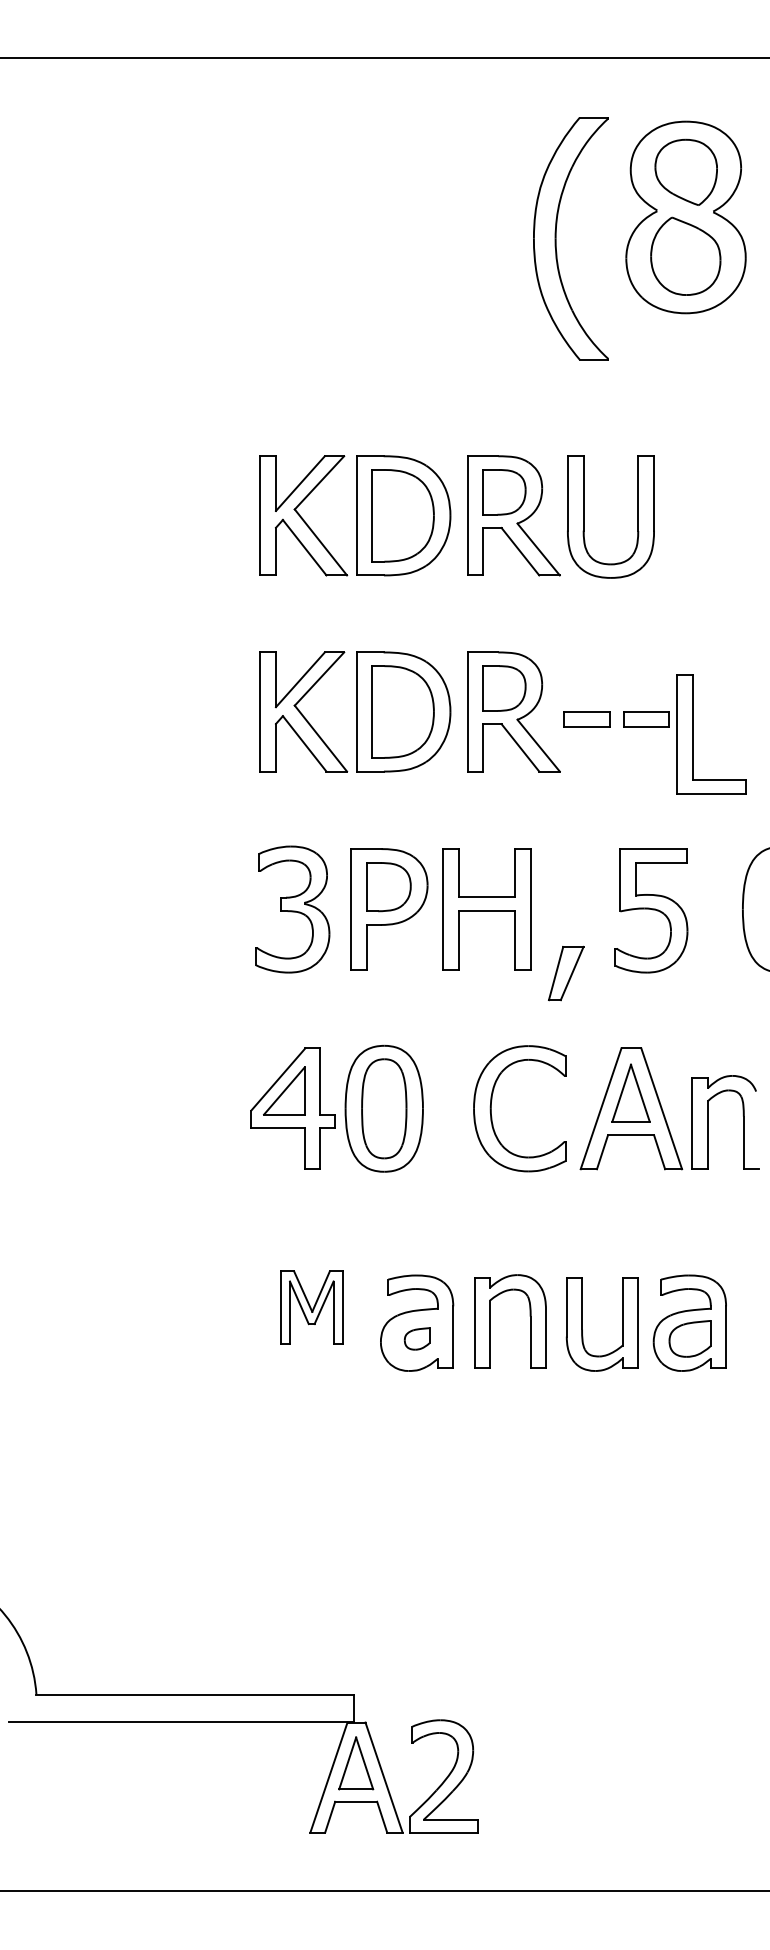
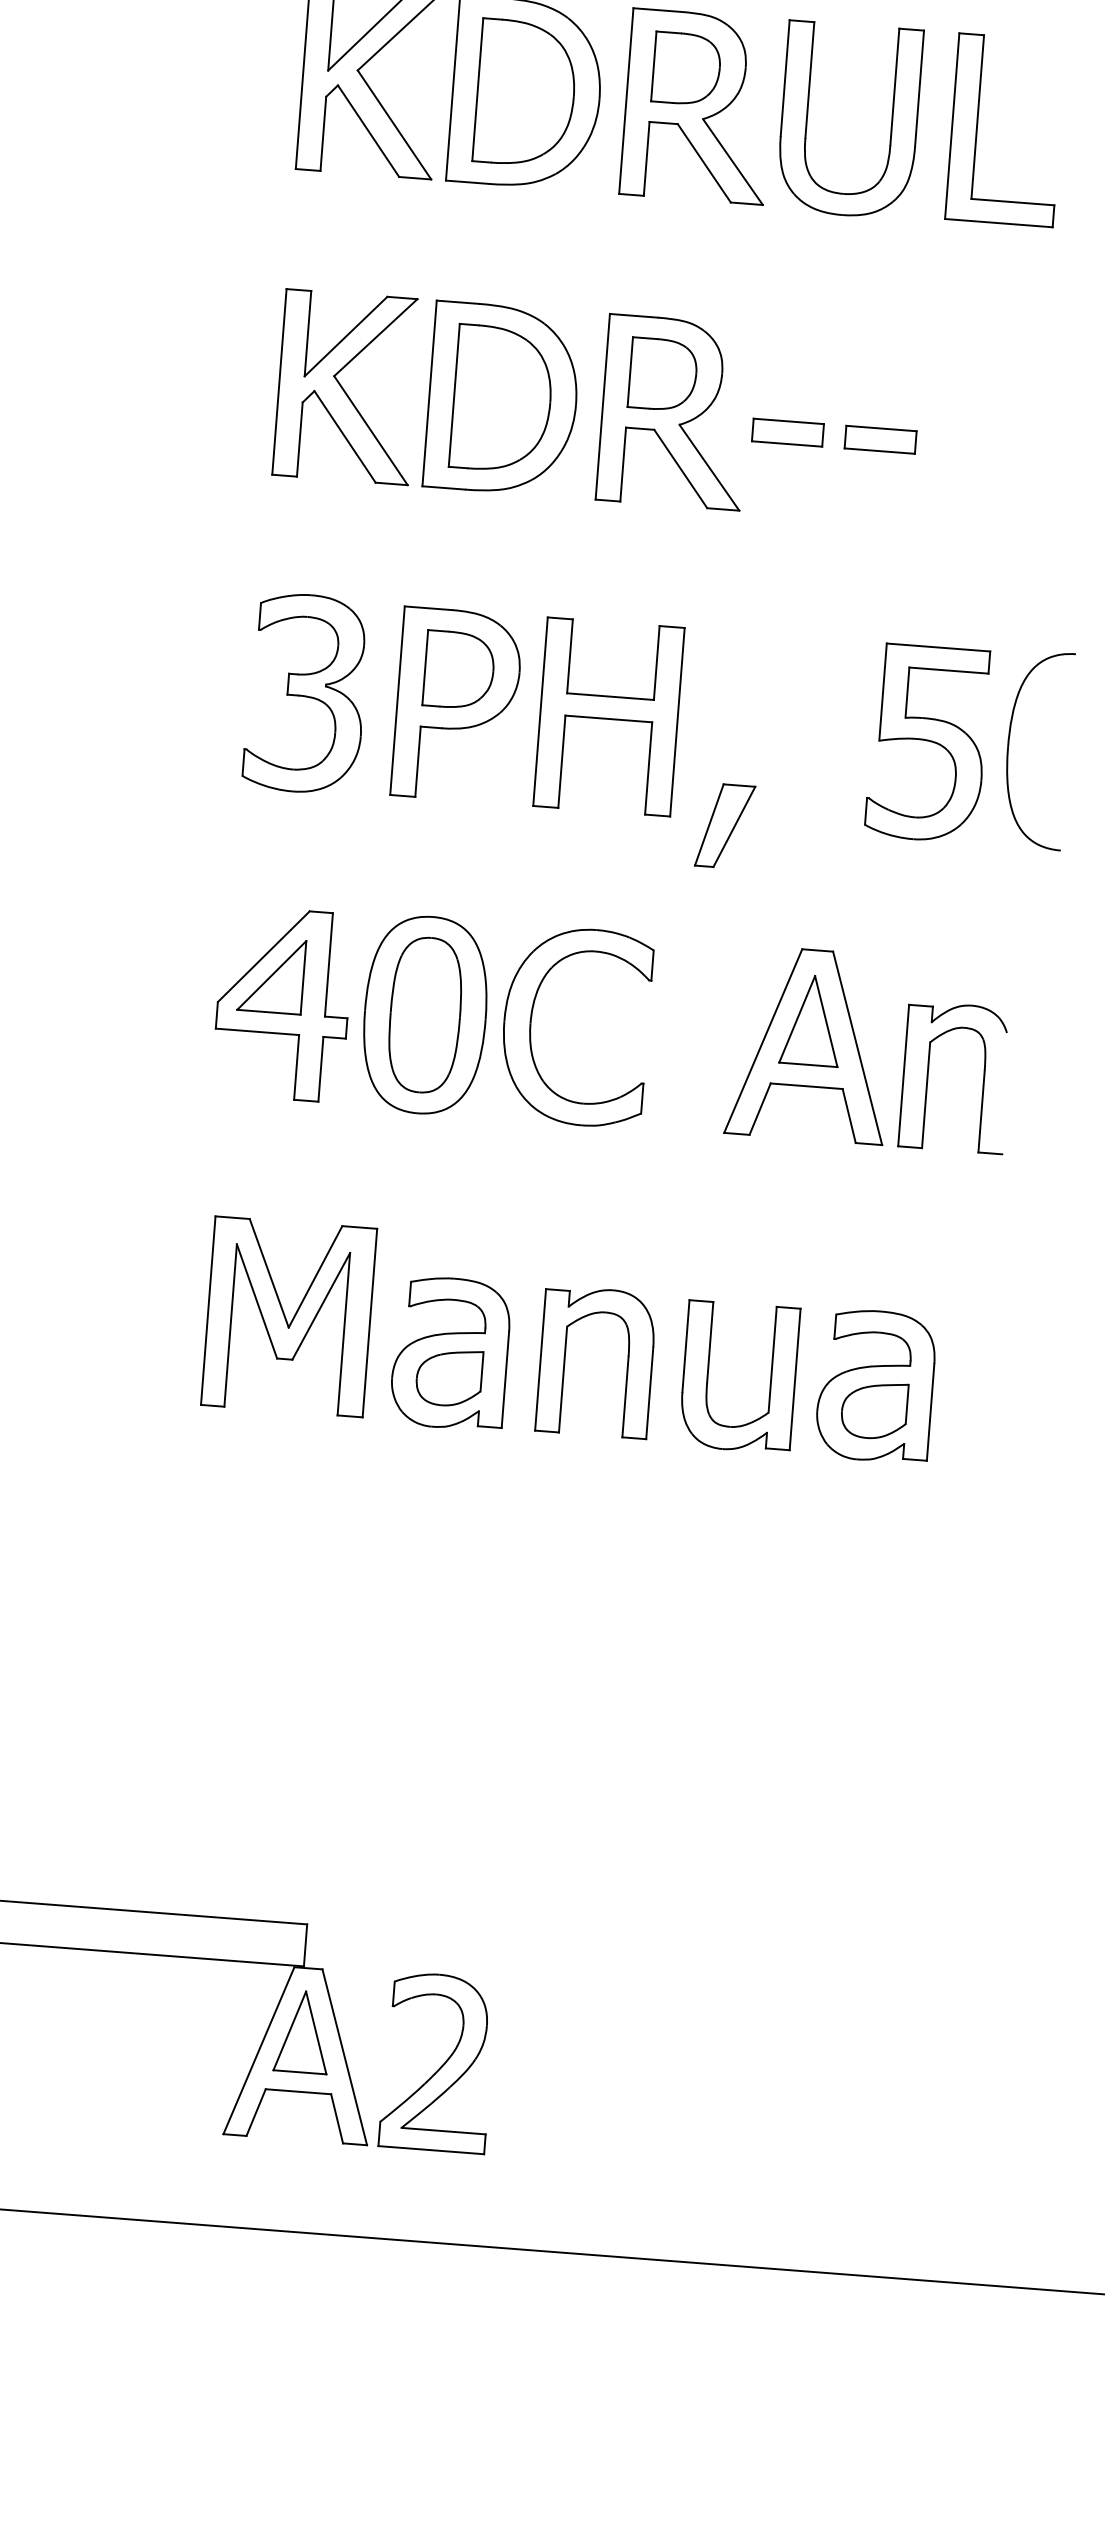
part: (693, 734) -> (978, 127), moved
part: (651, 910) -> (927, 742), moved
part: (491, 1108) -> (531, 1022), moved
part: (311, 1307) -> (288, 1316), size x1.67
part: (416, 1338) -> (447, 1376), size x1.67

